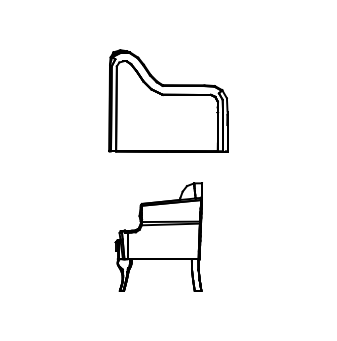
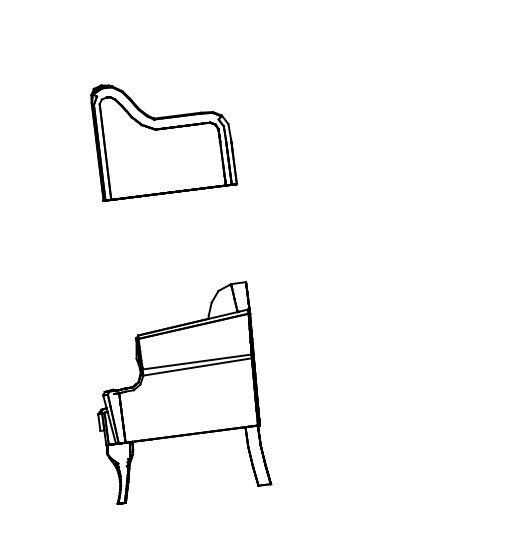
part: (168, 100) -> (162, 134), size x0.6

